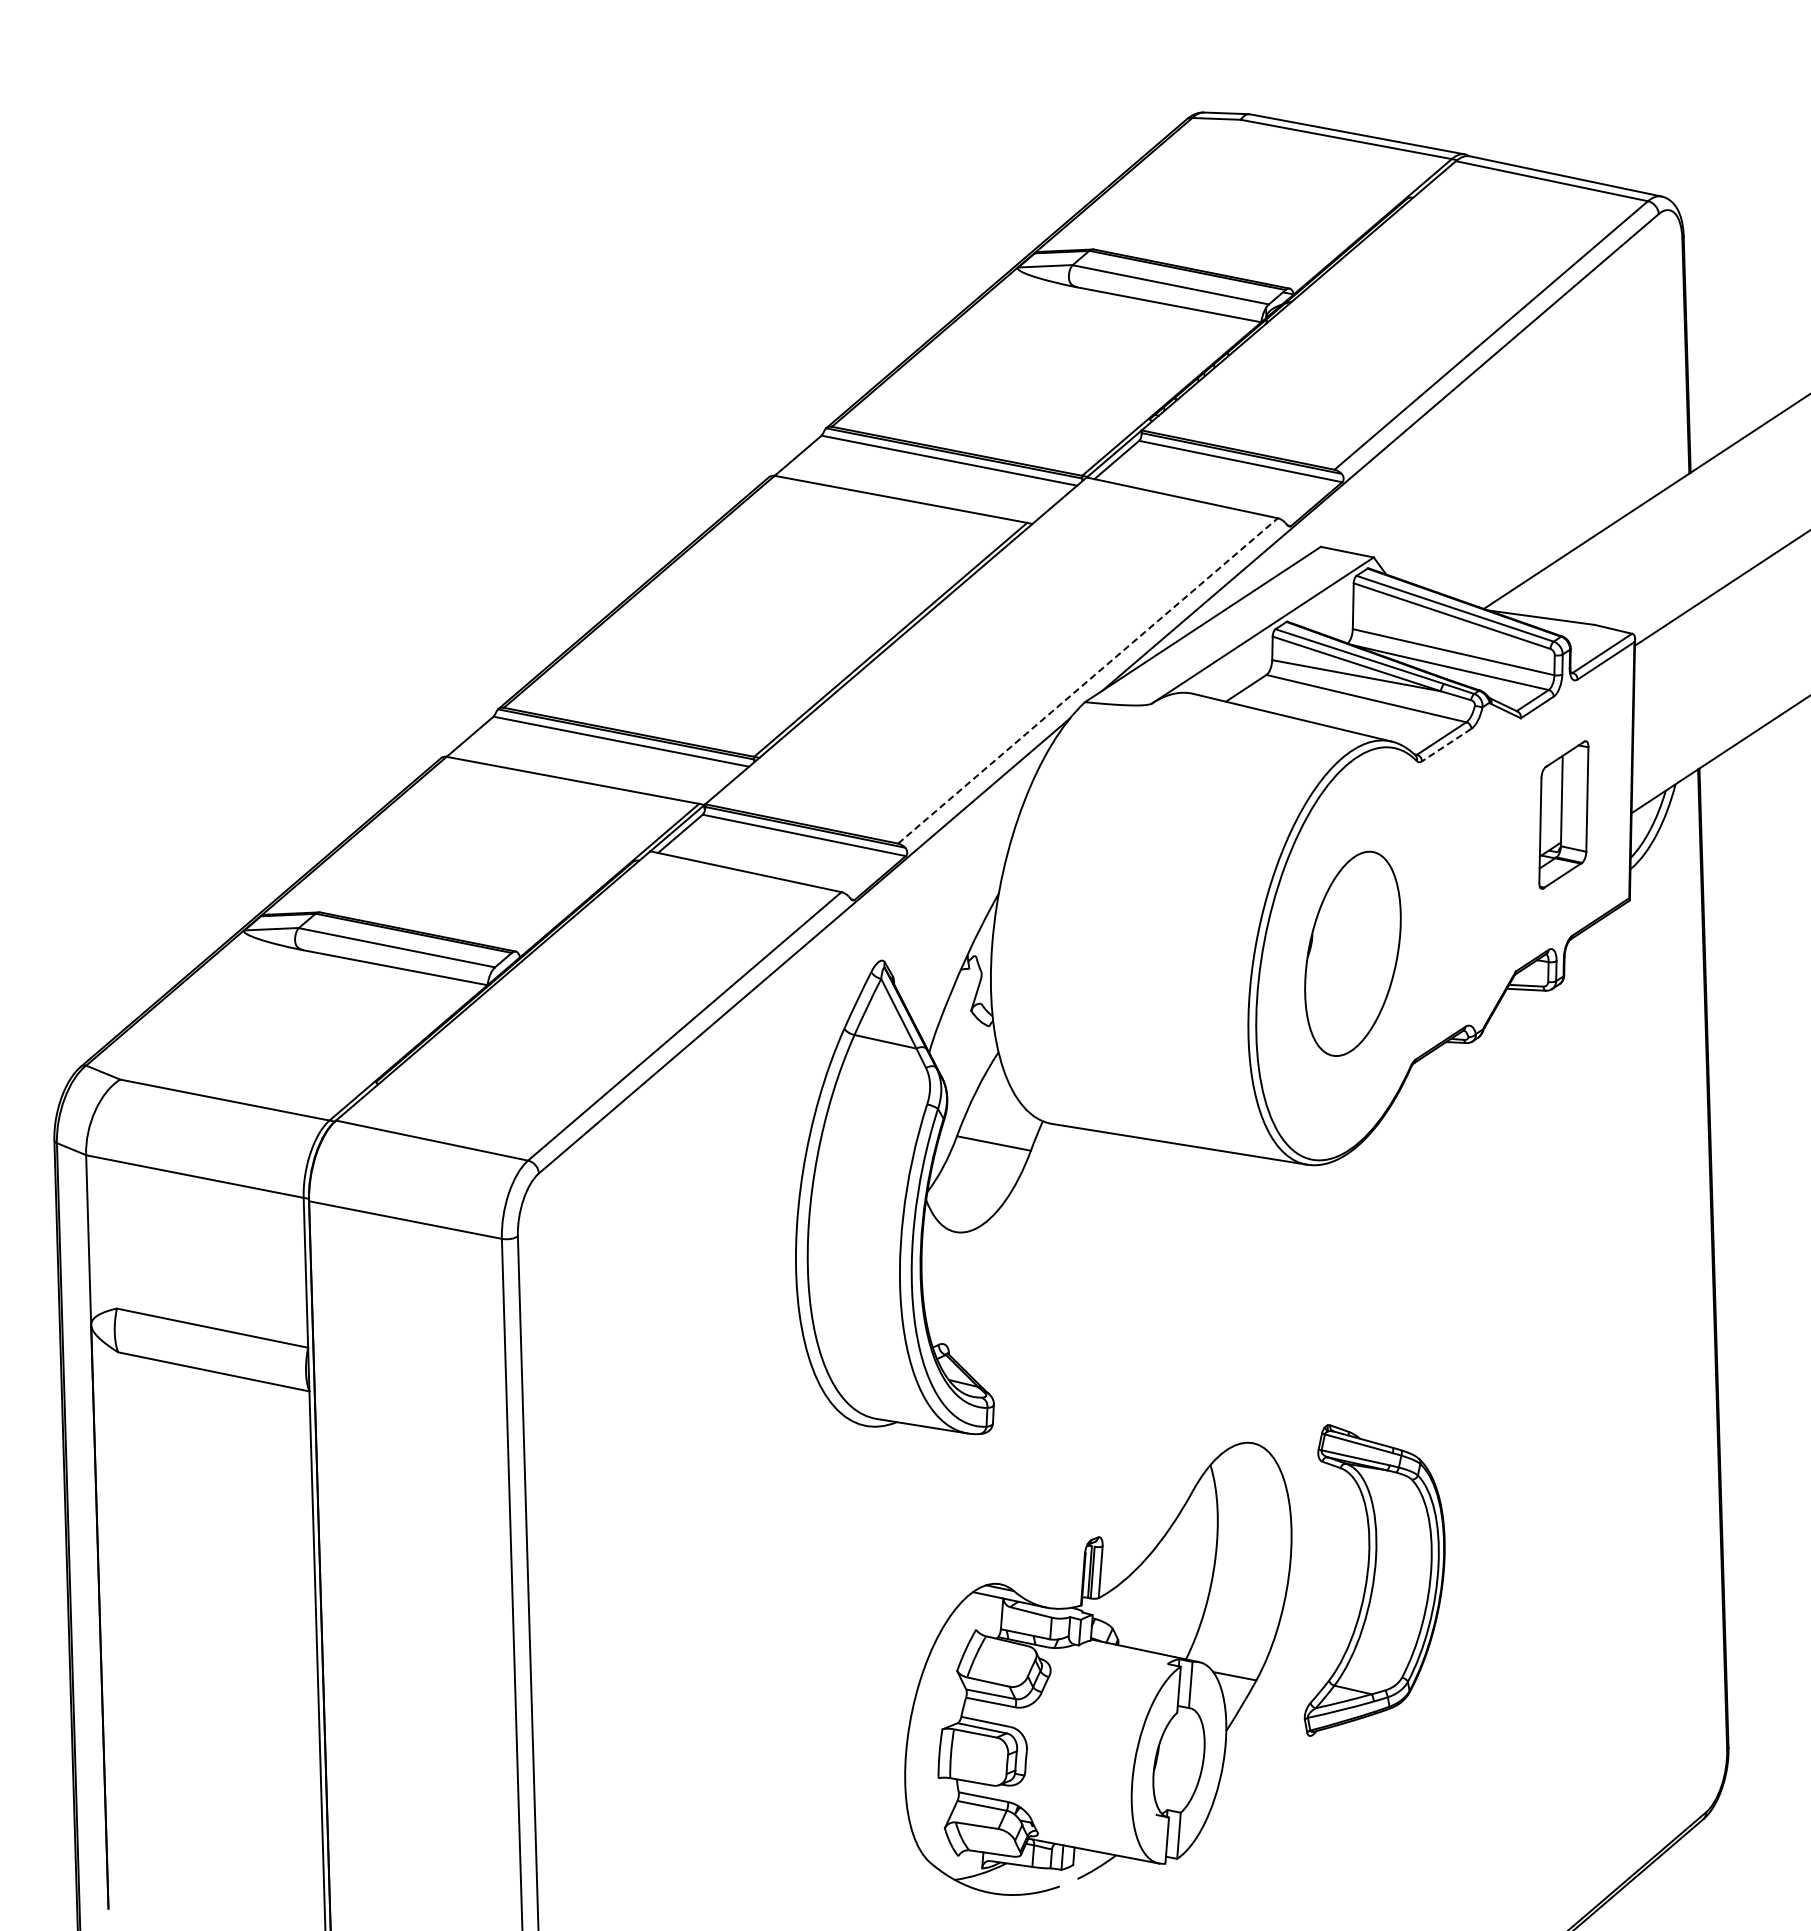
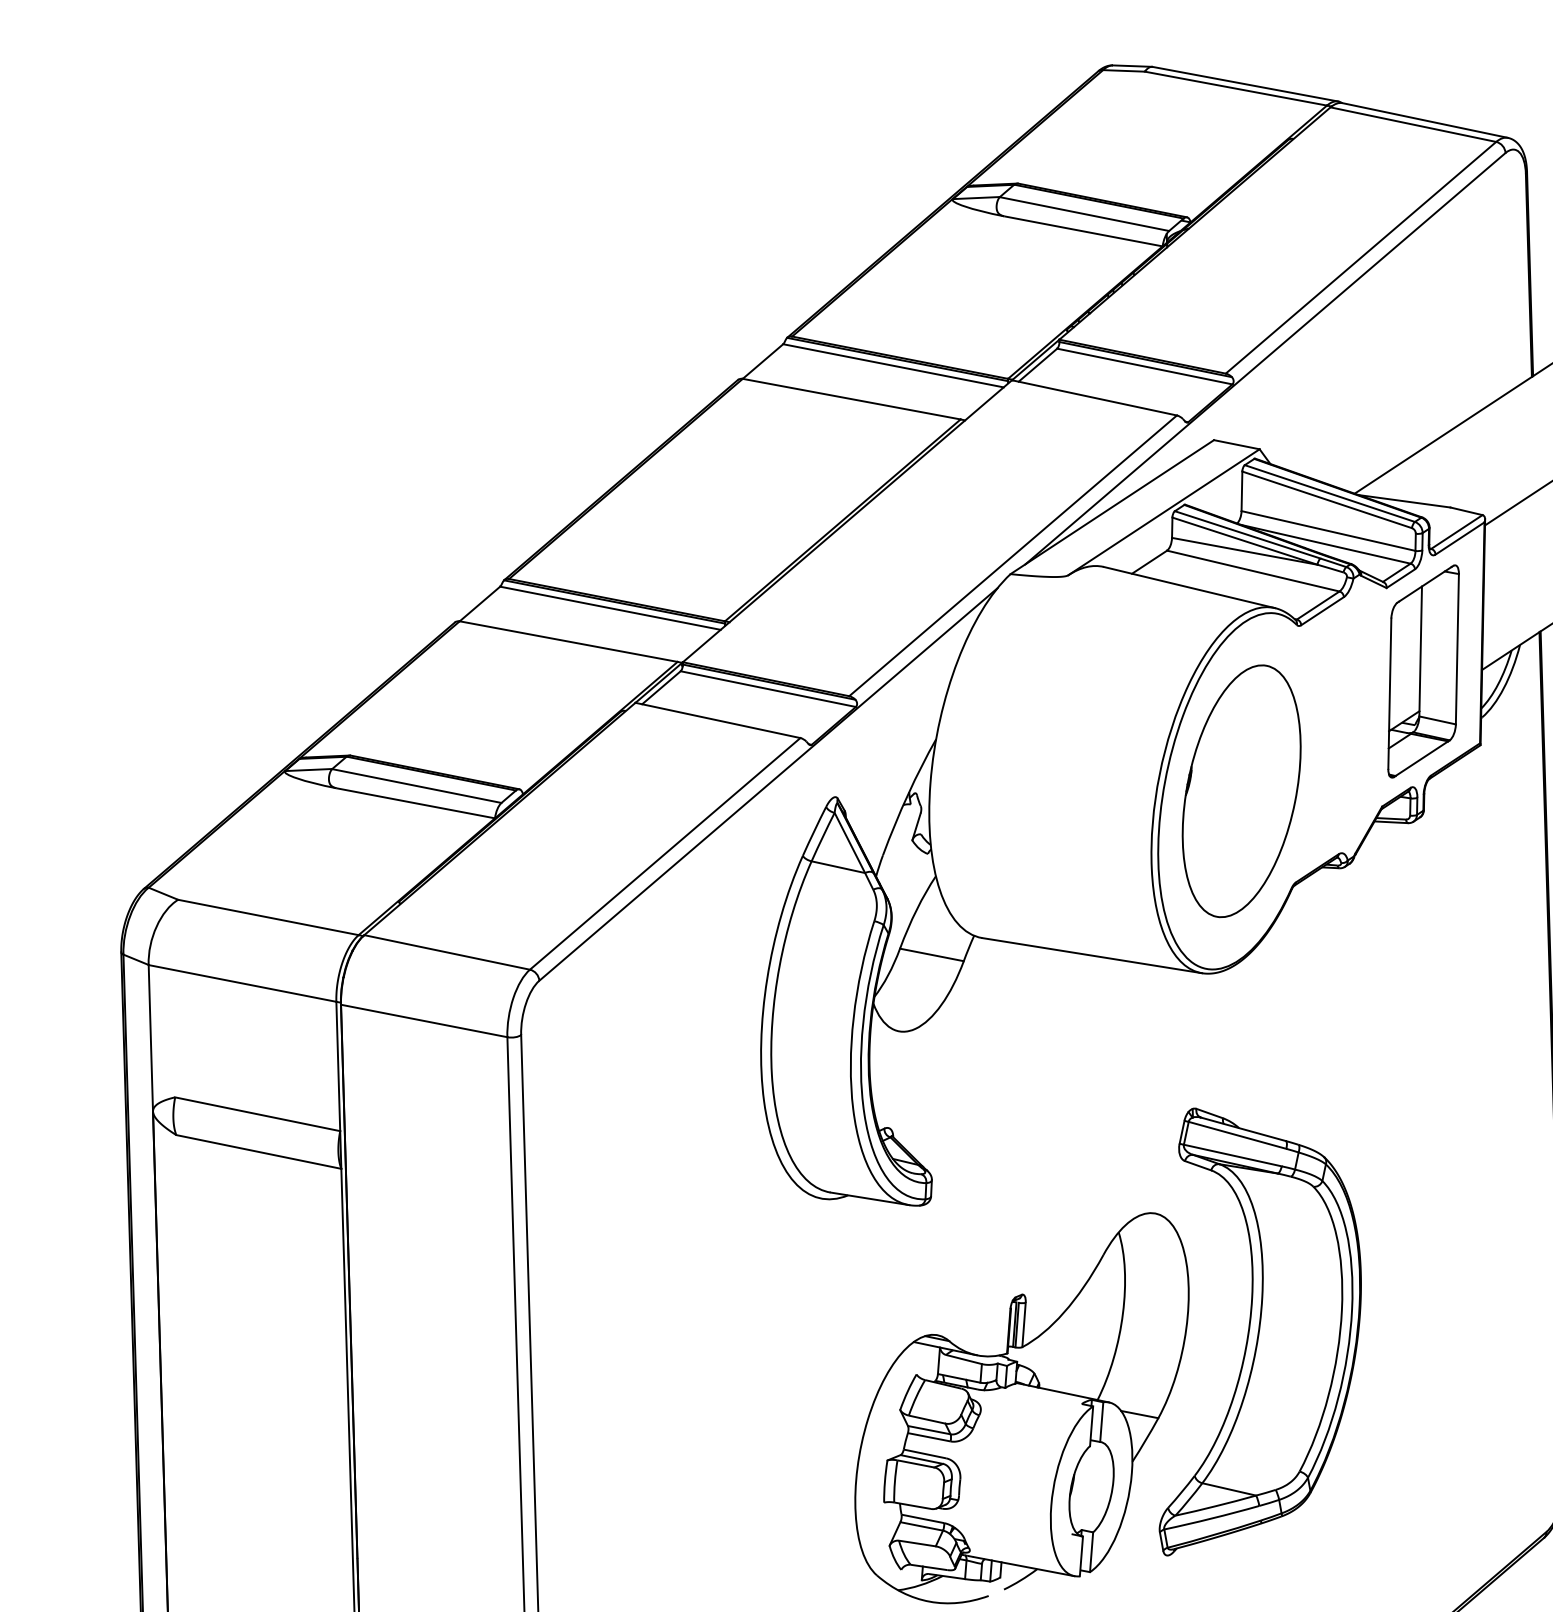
line: (1088, 680) -> (1013, 555), dashed -> solid
line: (1446, 745) -> (1322, 611), dashed -> solid
part: (1563, 814) -> (1423, 671), size x1.67
part: (1352, 953) -> (1241, 790), size x1.43
part: (1374, 1580) -> (1260, 1331), size x1.67

